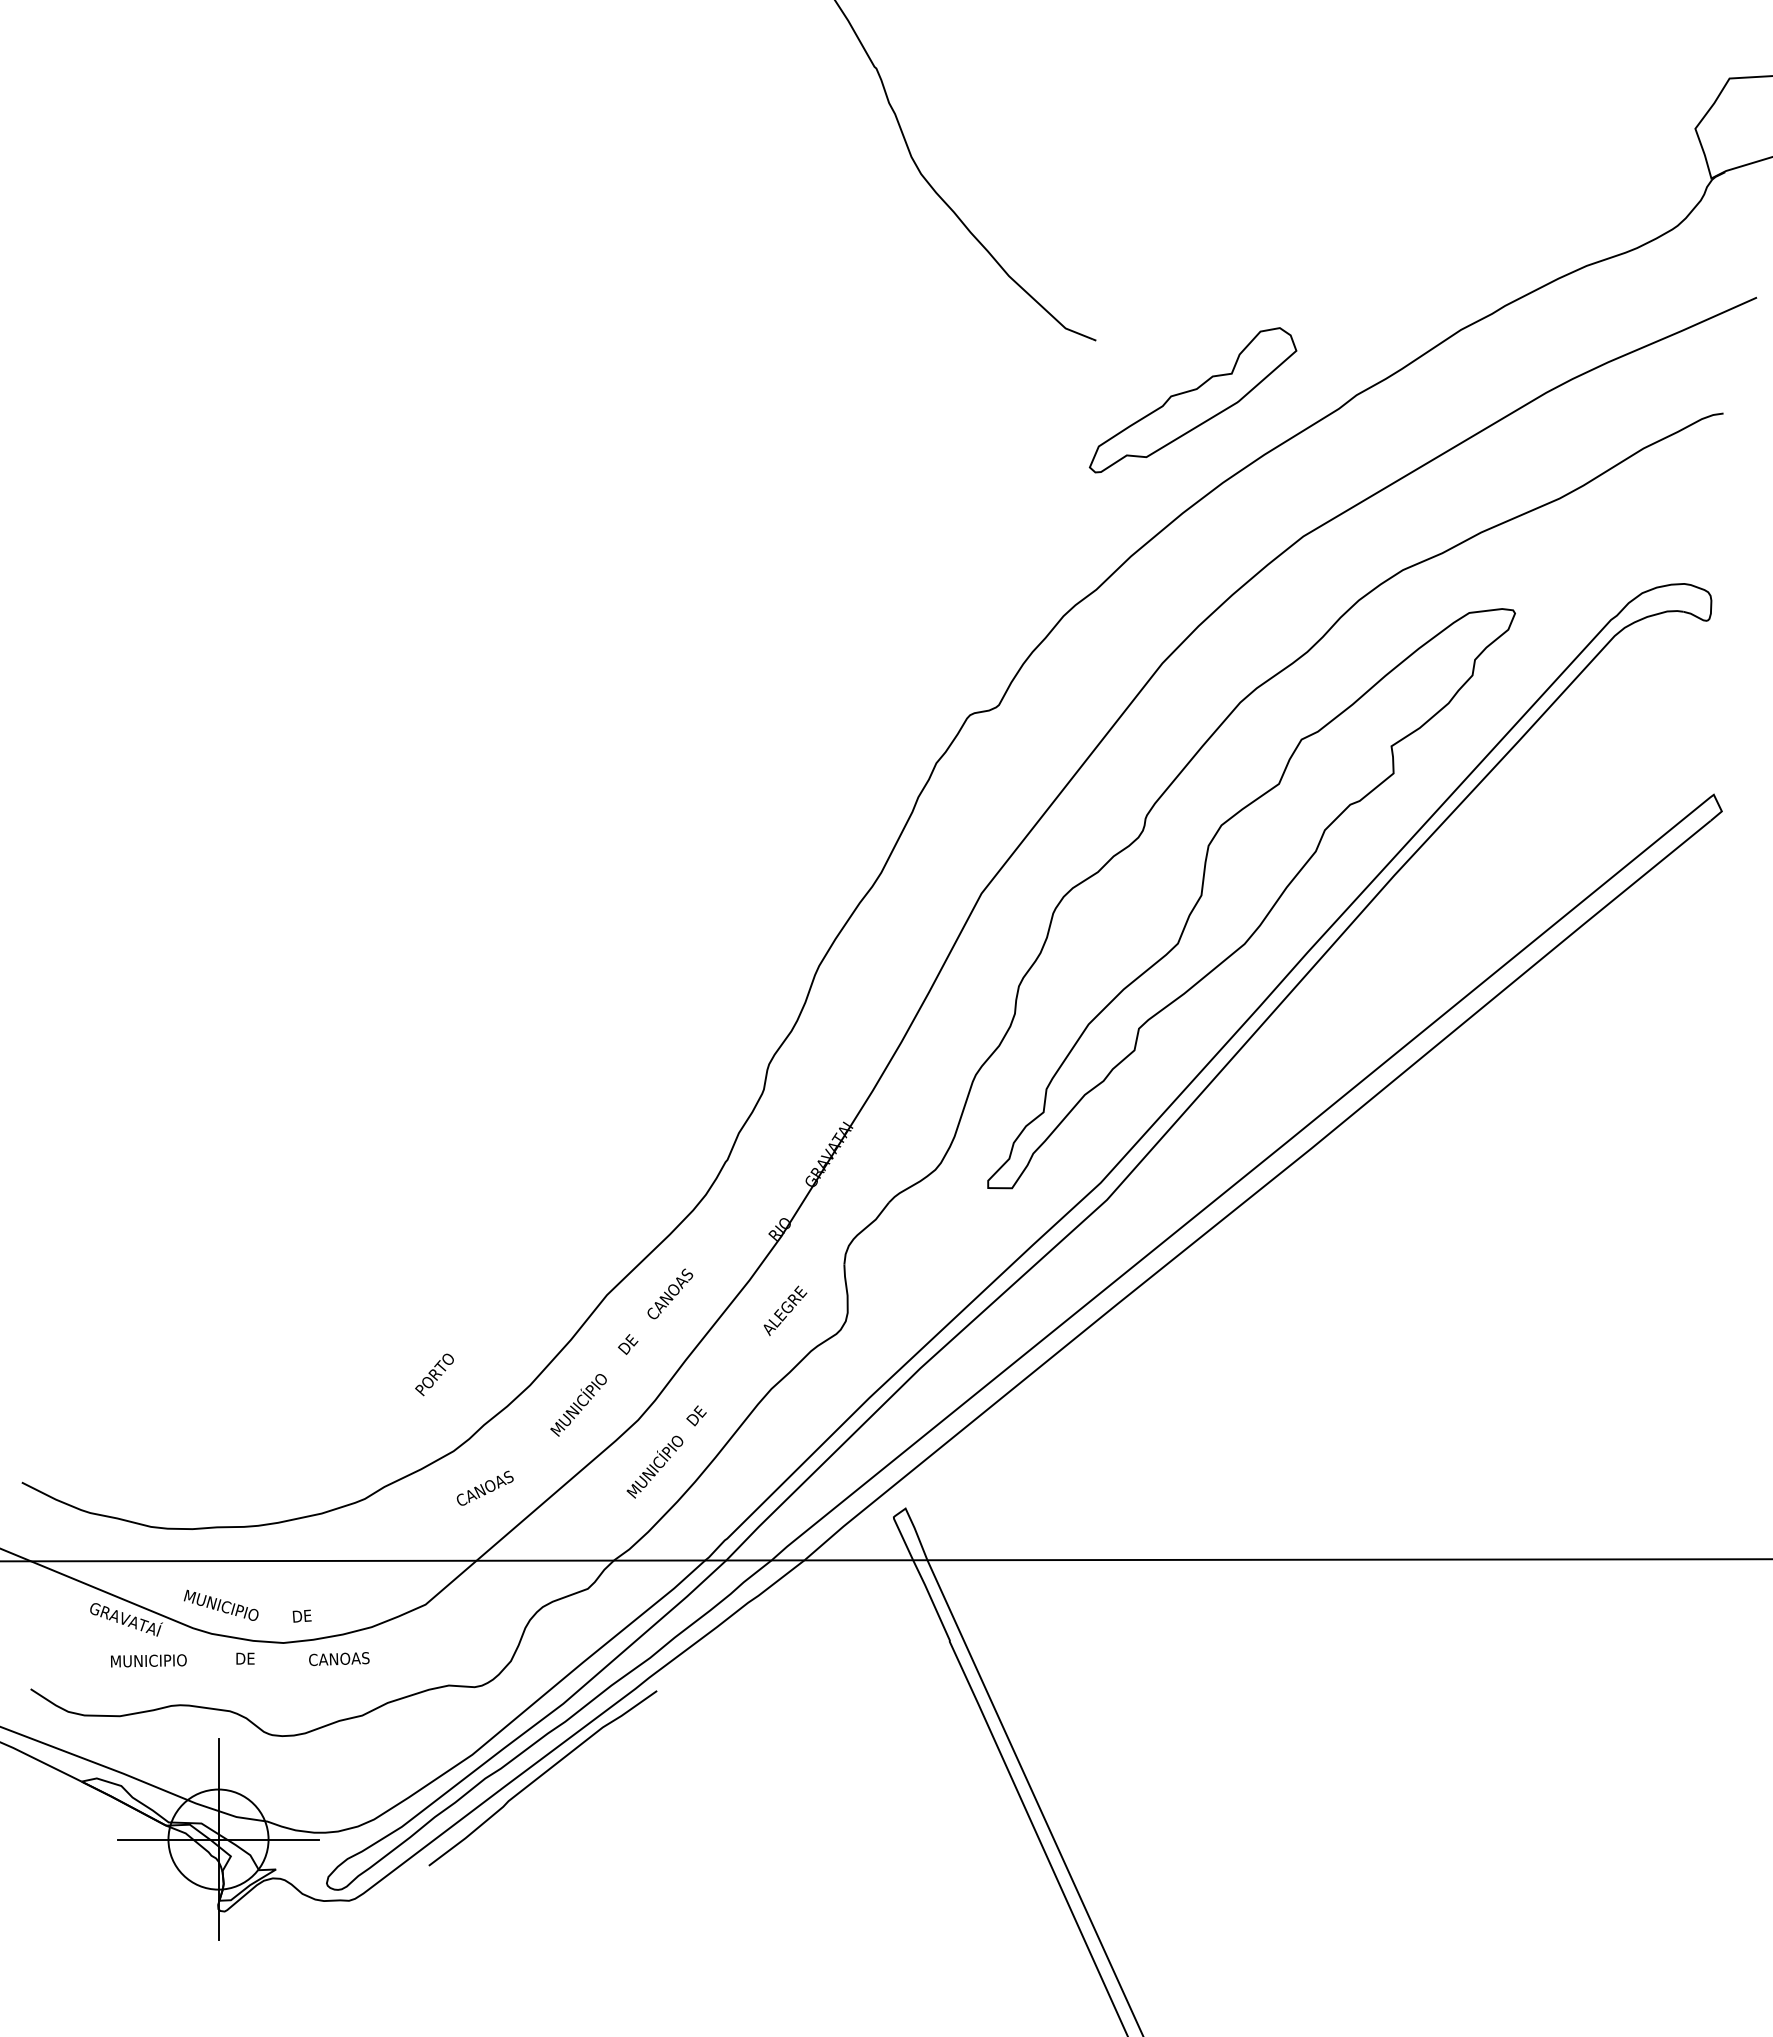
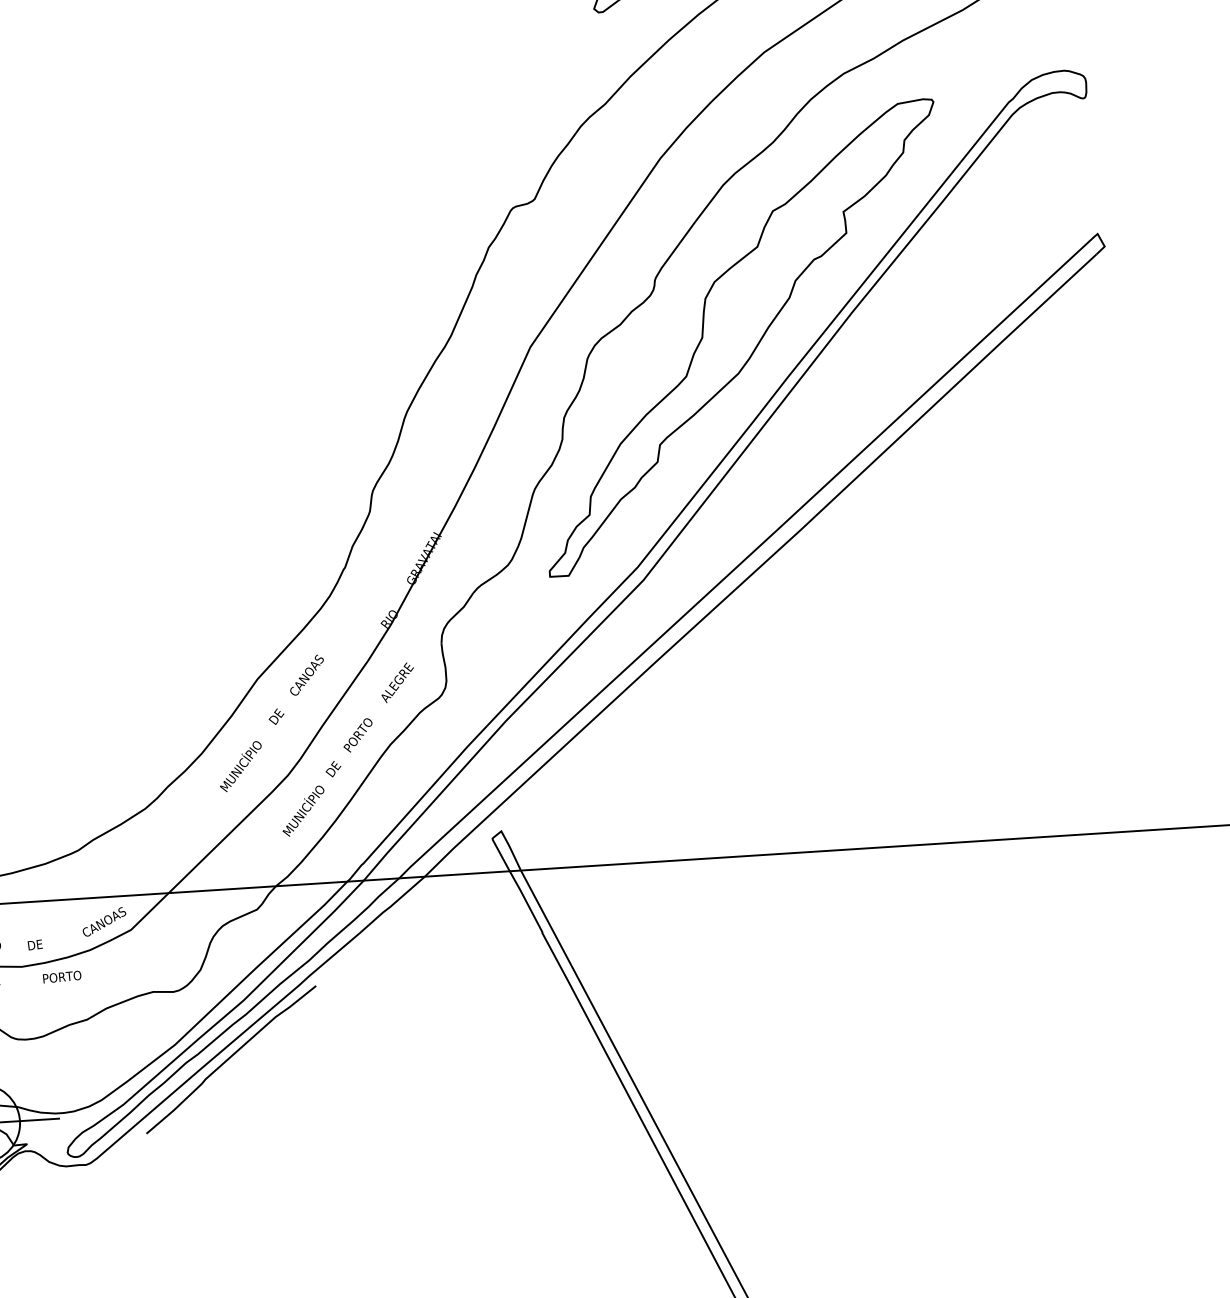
text: (434, 1374) -> (357, 735), moved
text: (484, 1487) -> (103, 921), moved
text: (339, 1659) -> (66, 976), CANOAS -> PORTO

